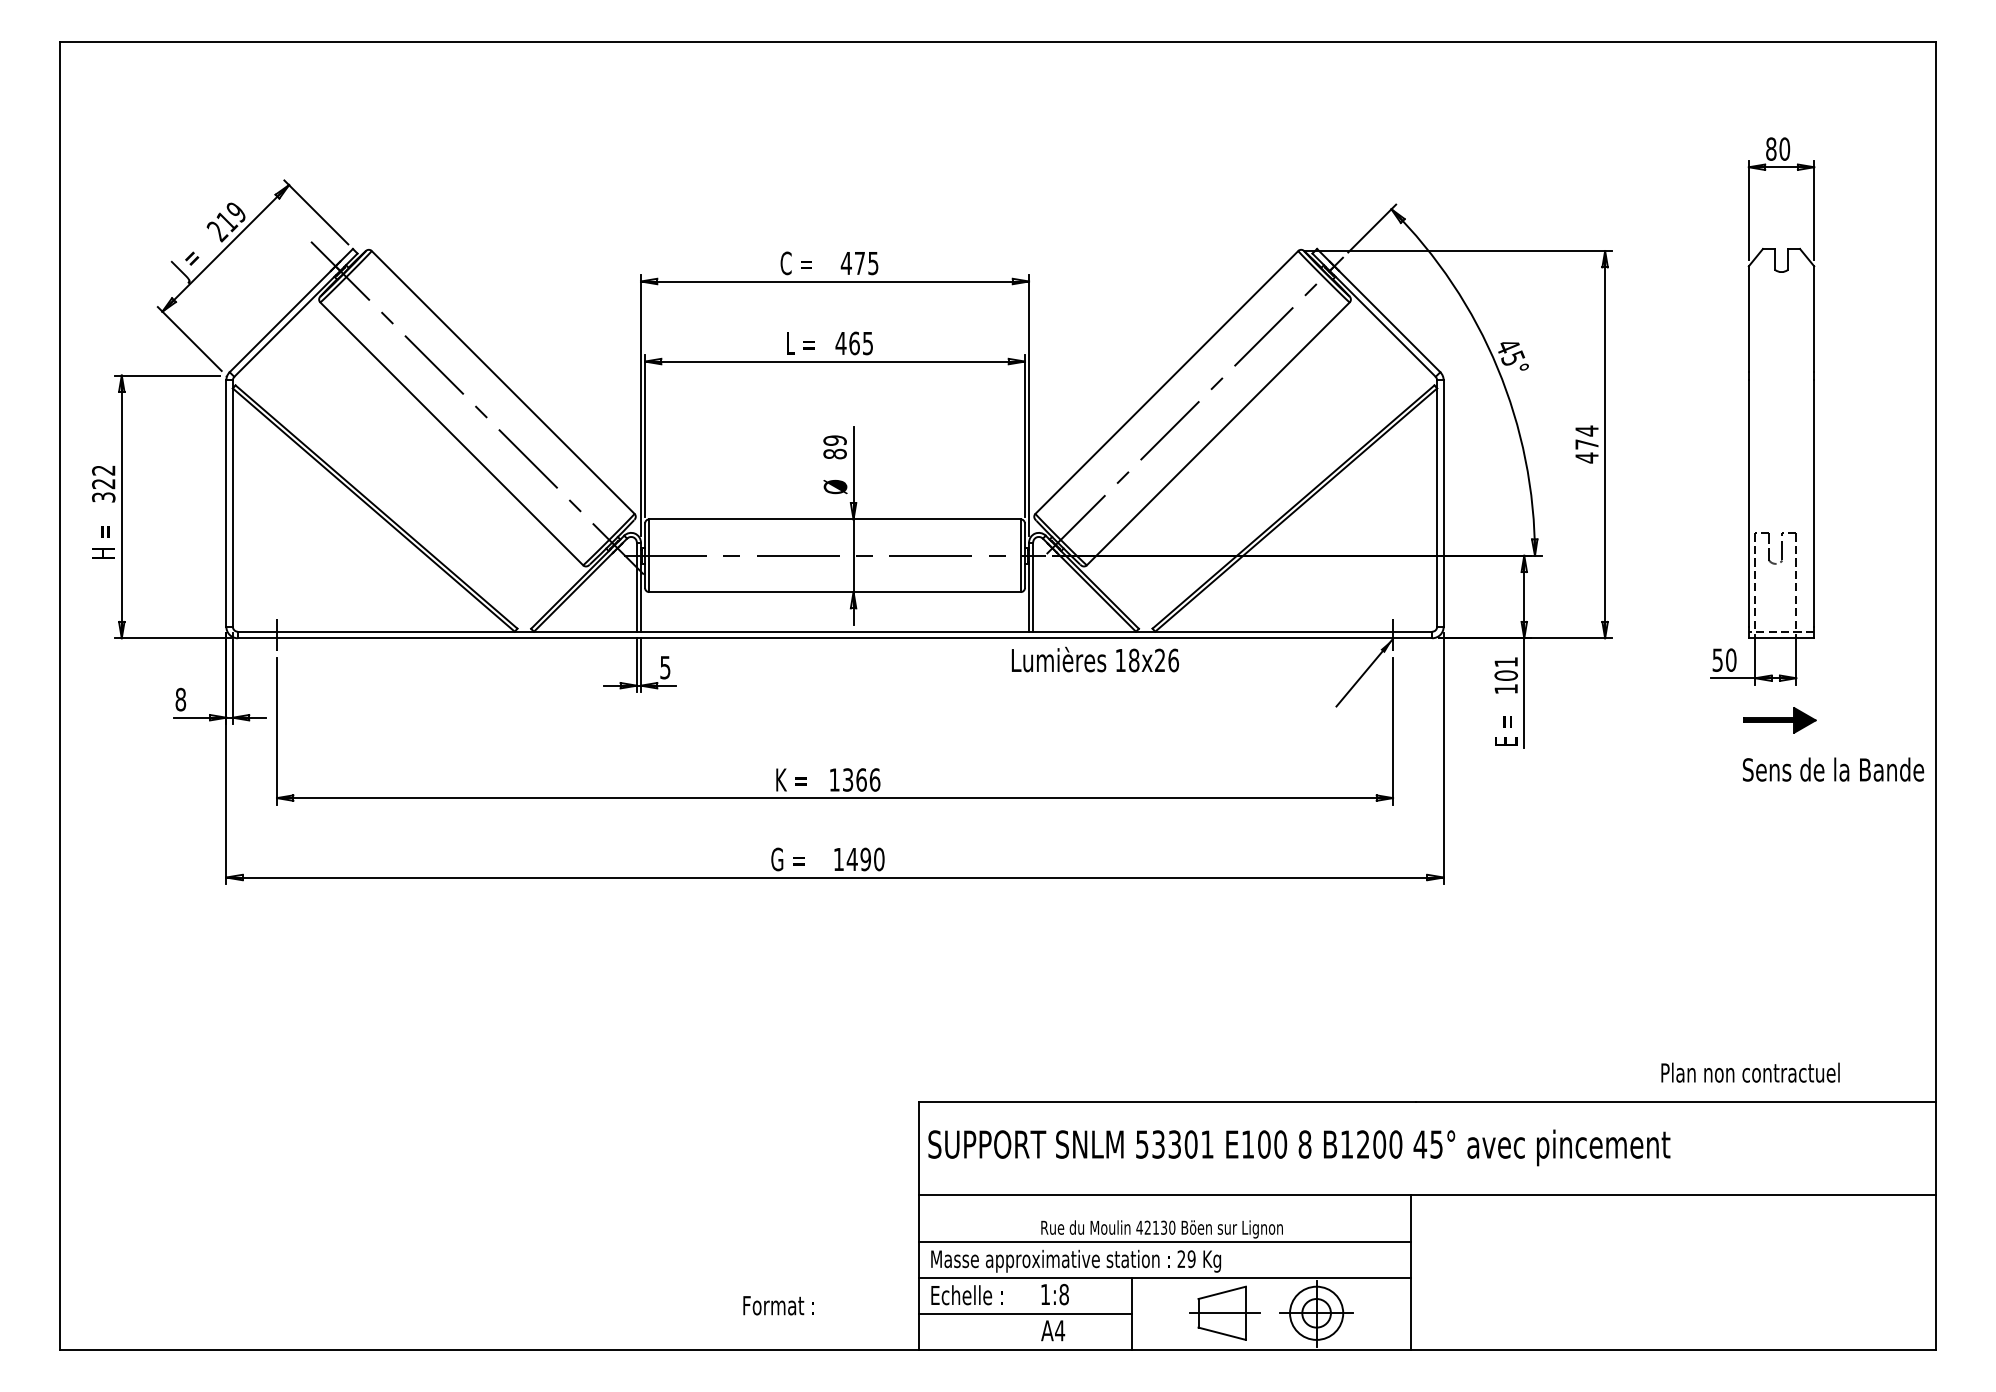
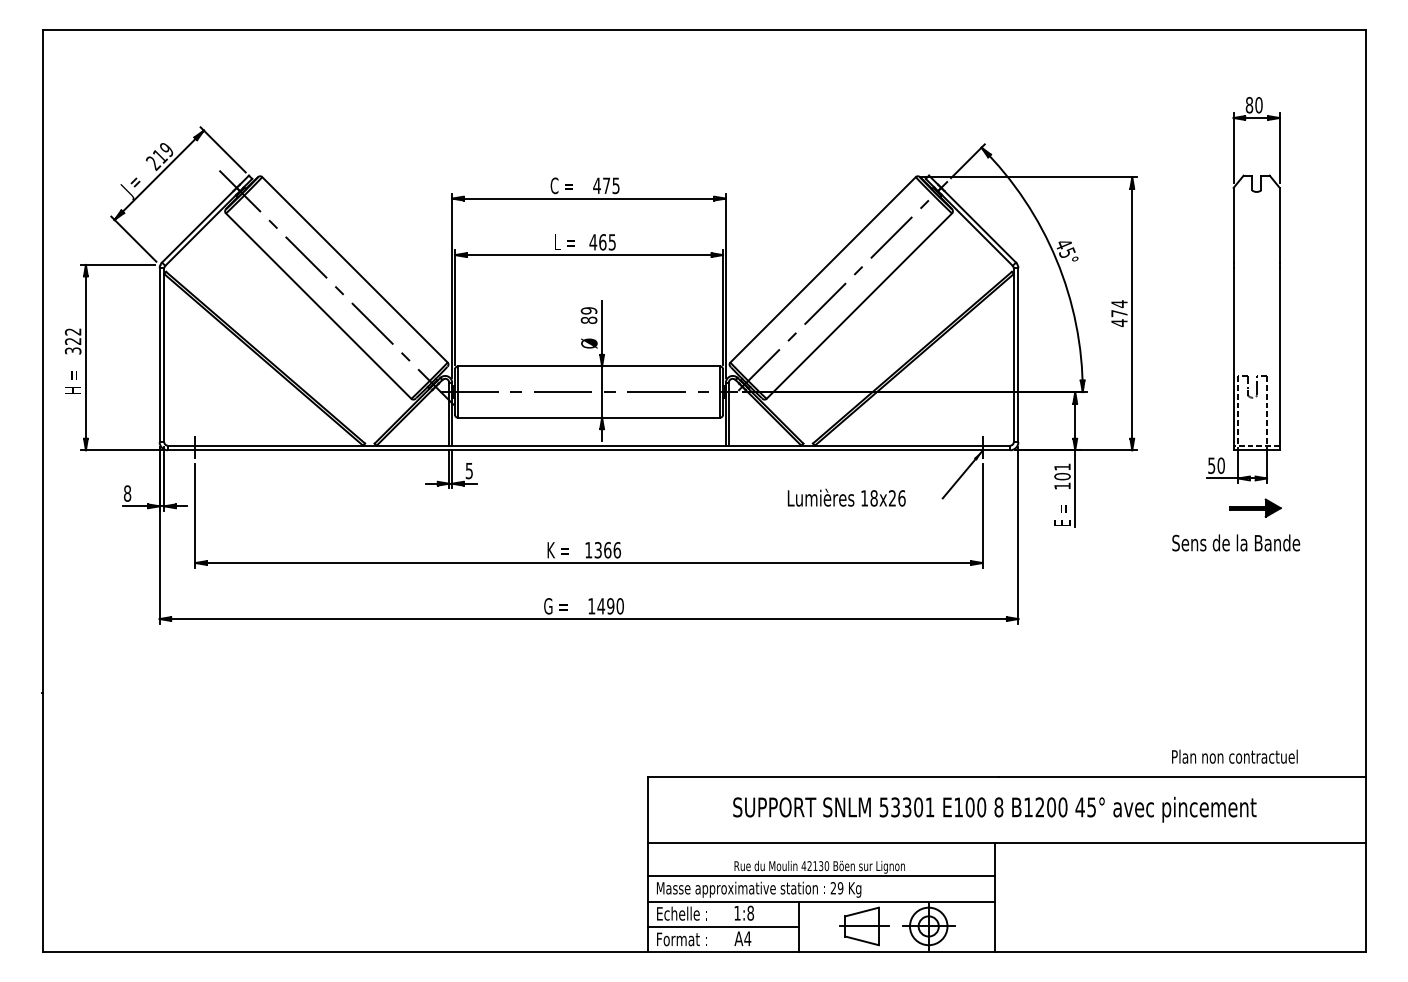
text: (1094, 659) -> (846, 497), moved
text: (1833, 769) -> (1236, 542), moved
text: (1299, 1147) -> (994, 809), moved
text: (778, 1305) -> (681, 939), moved

